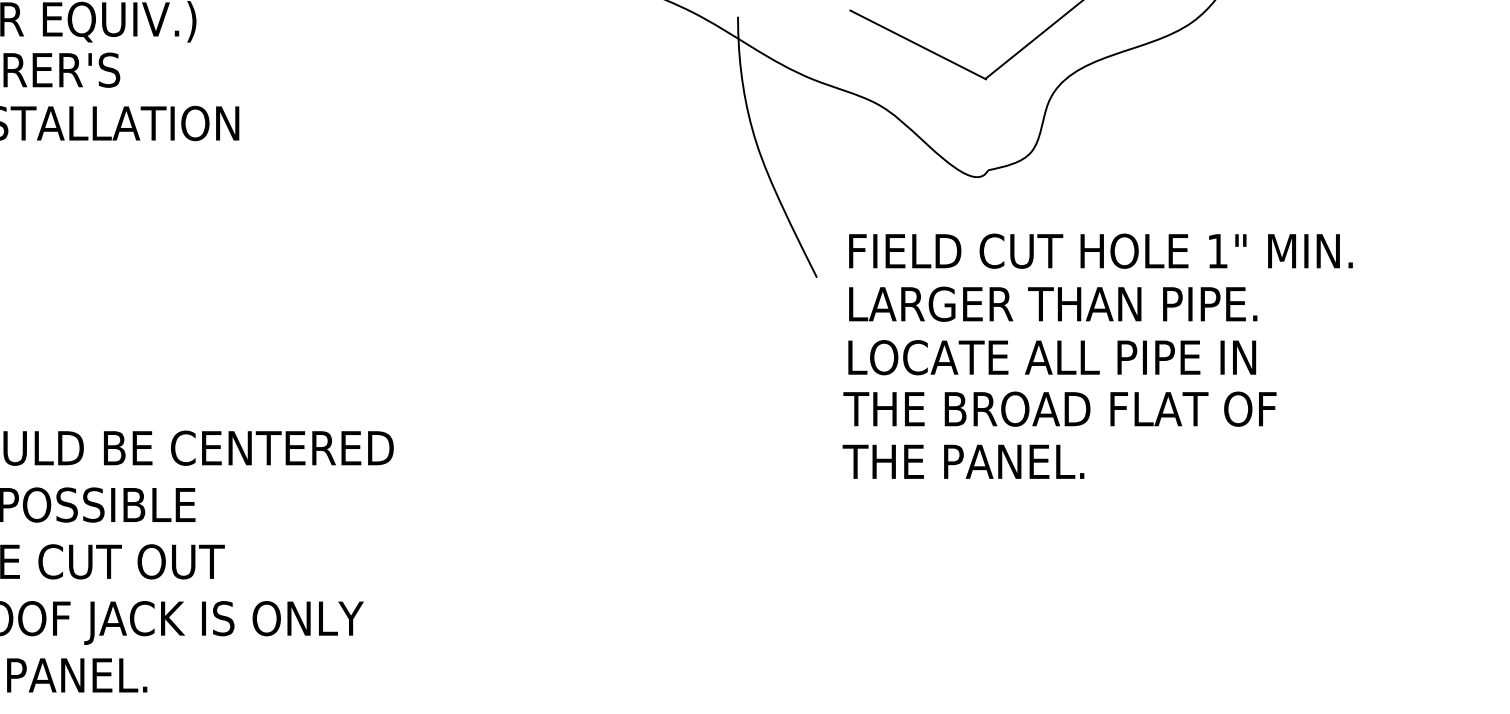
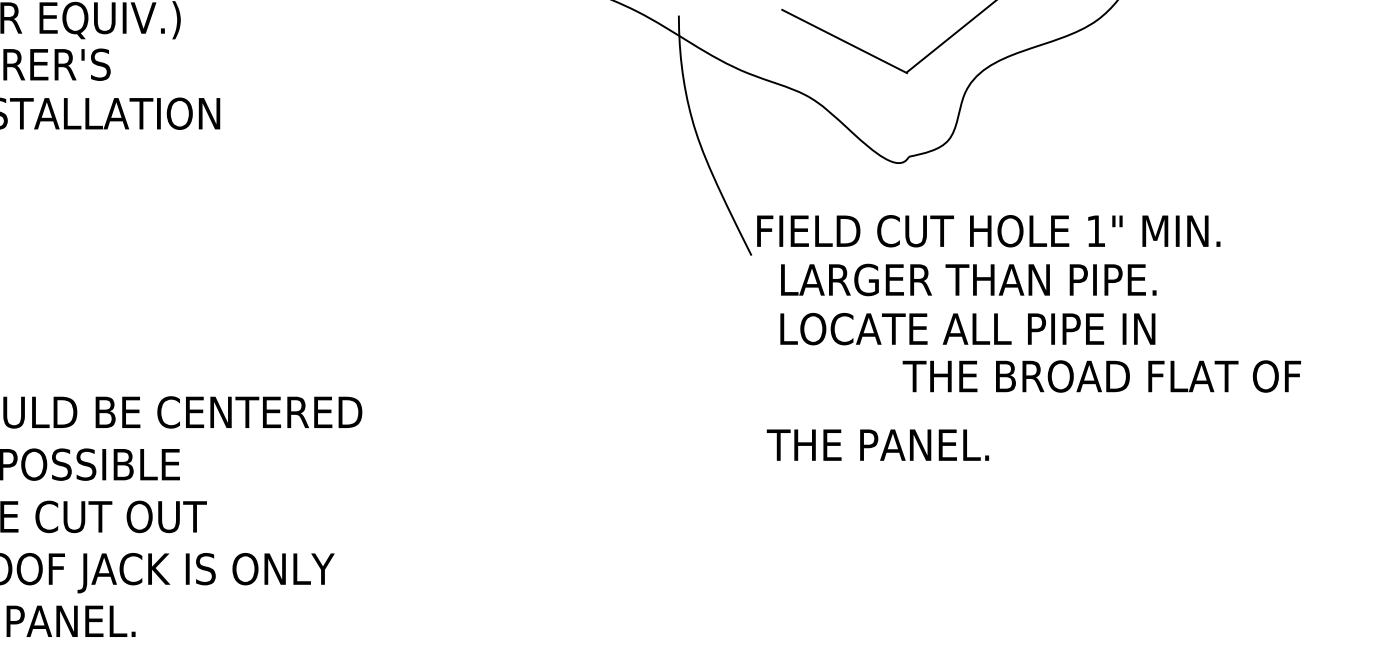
text: (1100, 250) -> (988, 230), moved
text: (1059, 408) -> (1101, 375), moved
text: (963, 461) -> (877, 444), moved

